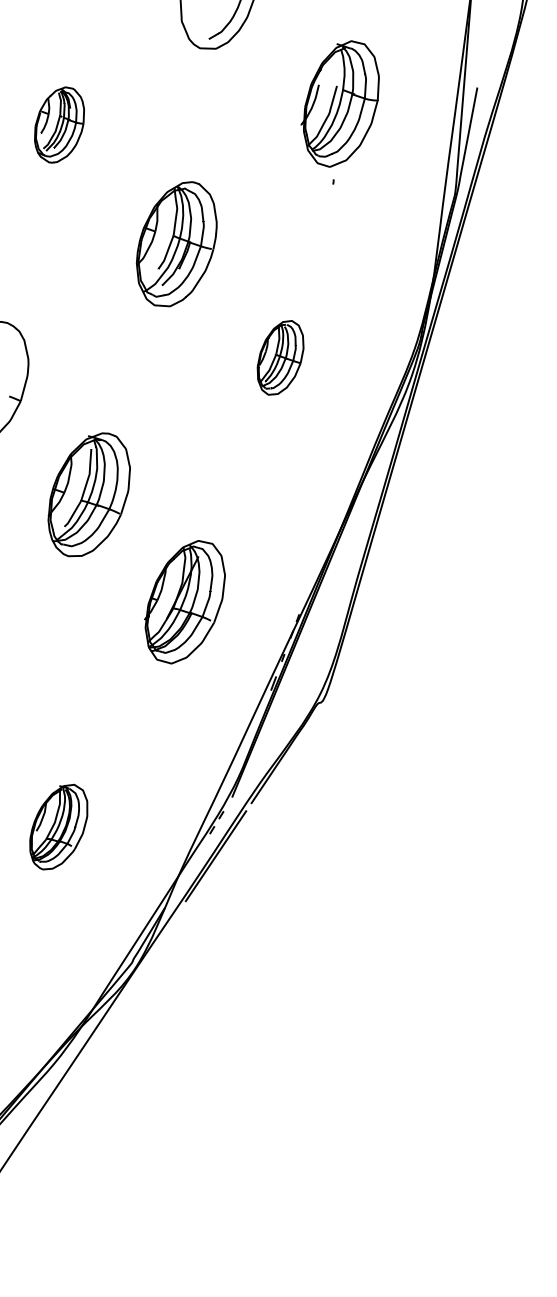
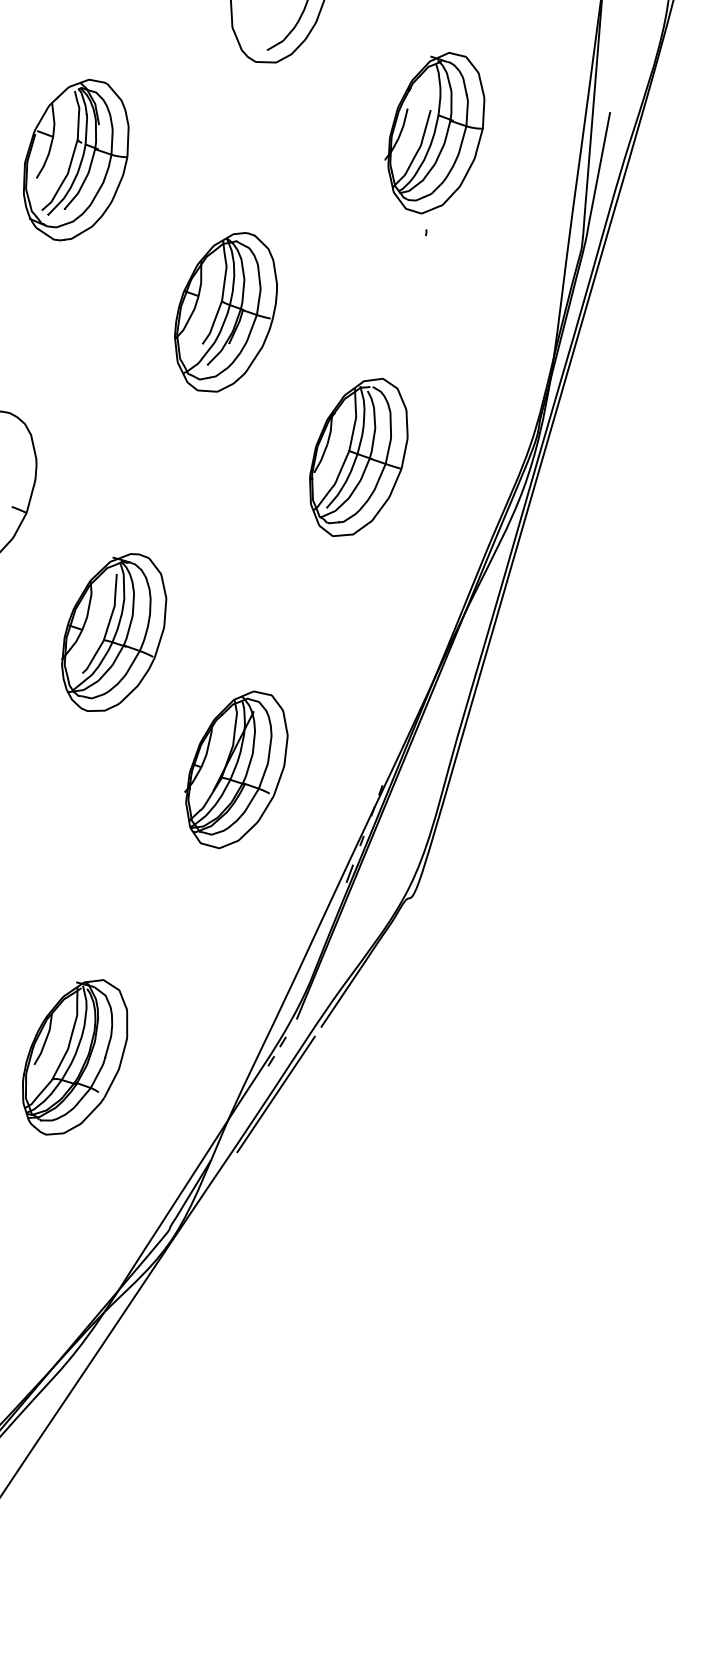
part: (59, 124) -> (76, 159), size x1.67
part: (280, 357) -> (358, 457), size x1.67
part: (58, 826) -> (74, 1056), size x1.43

